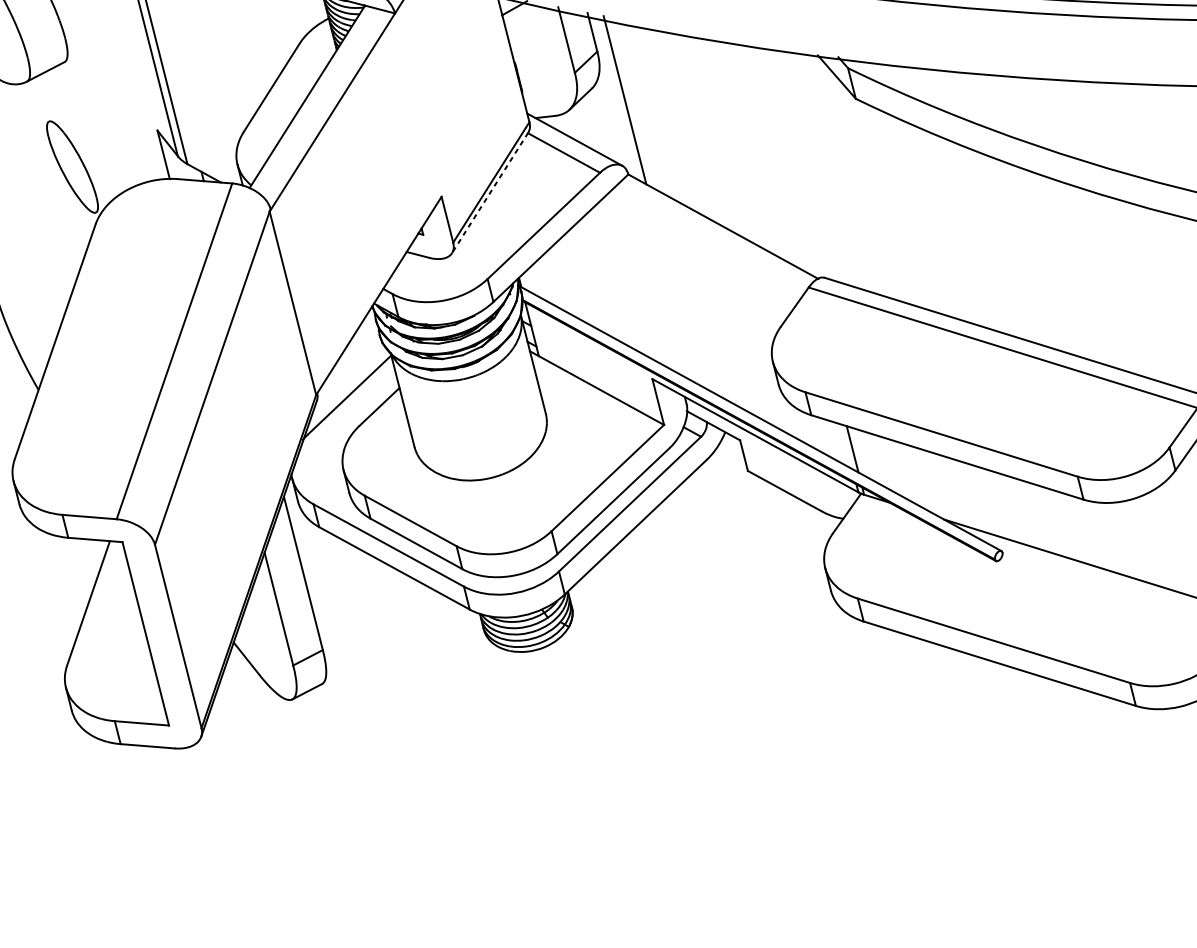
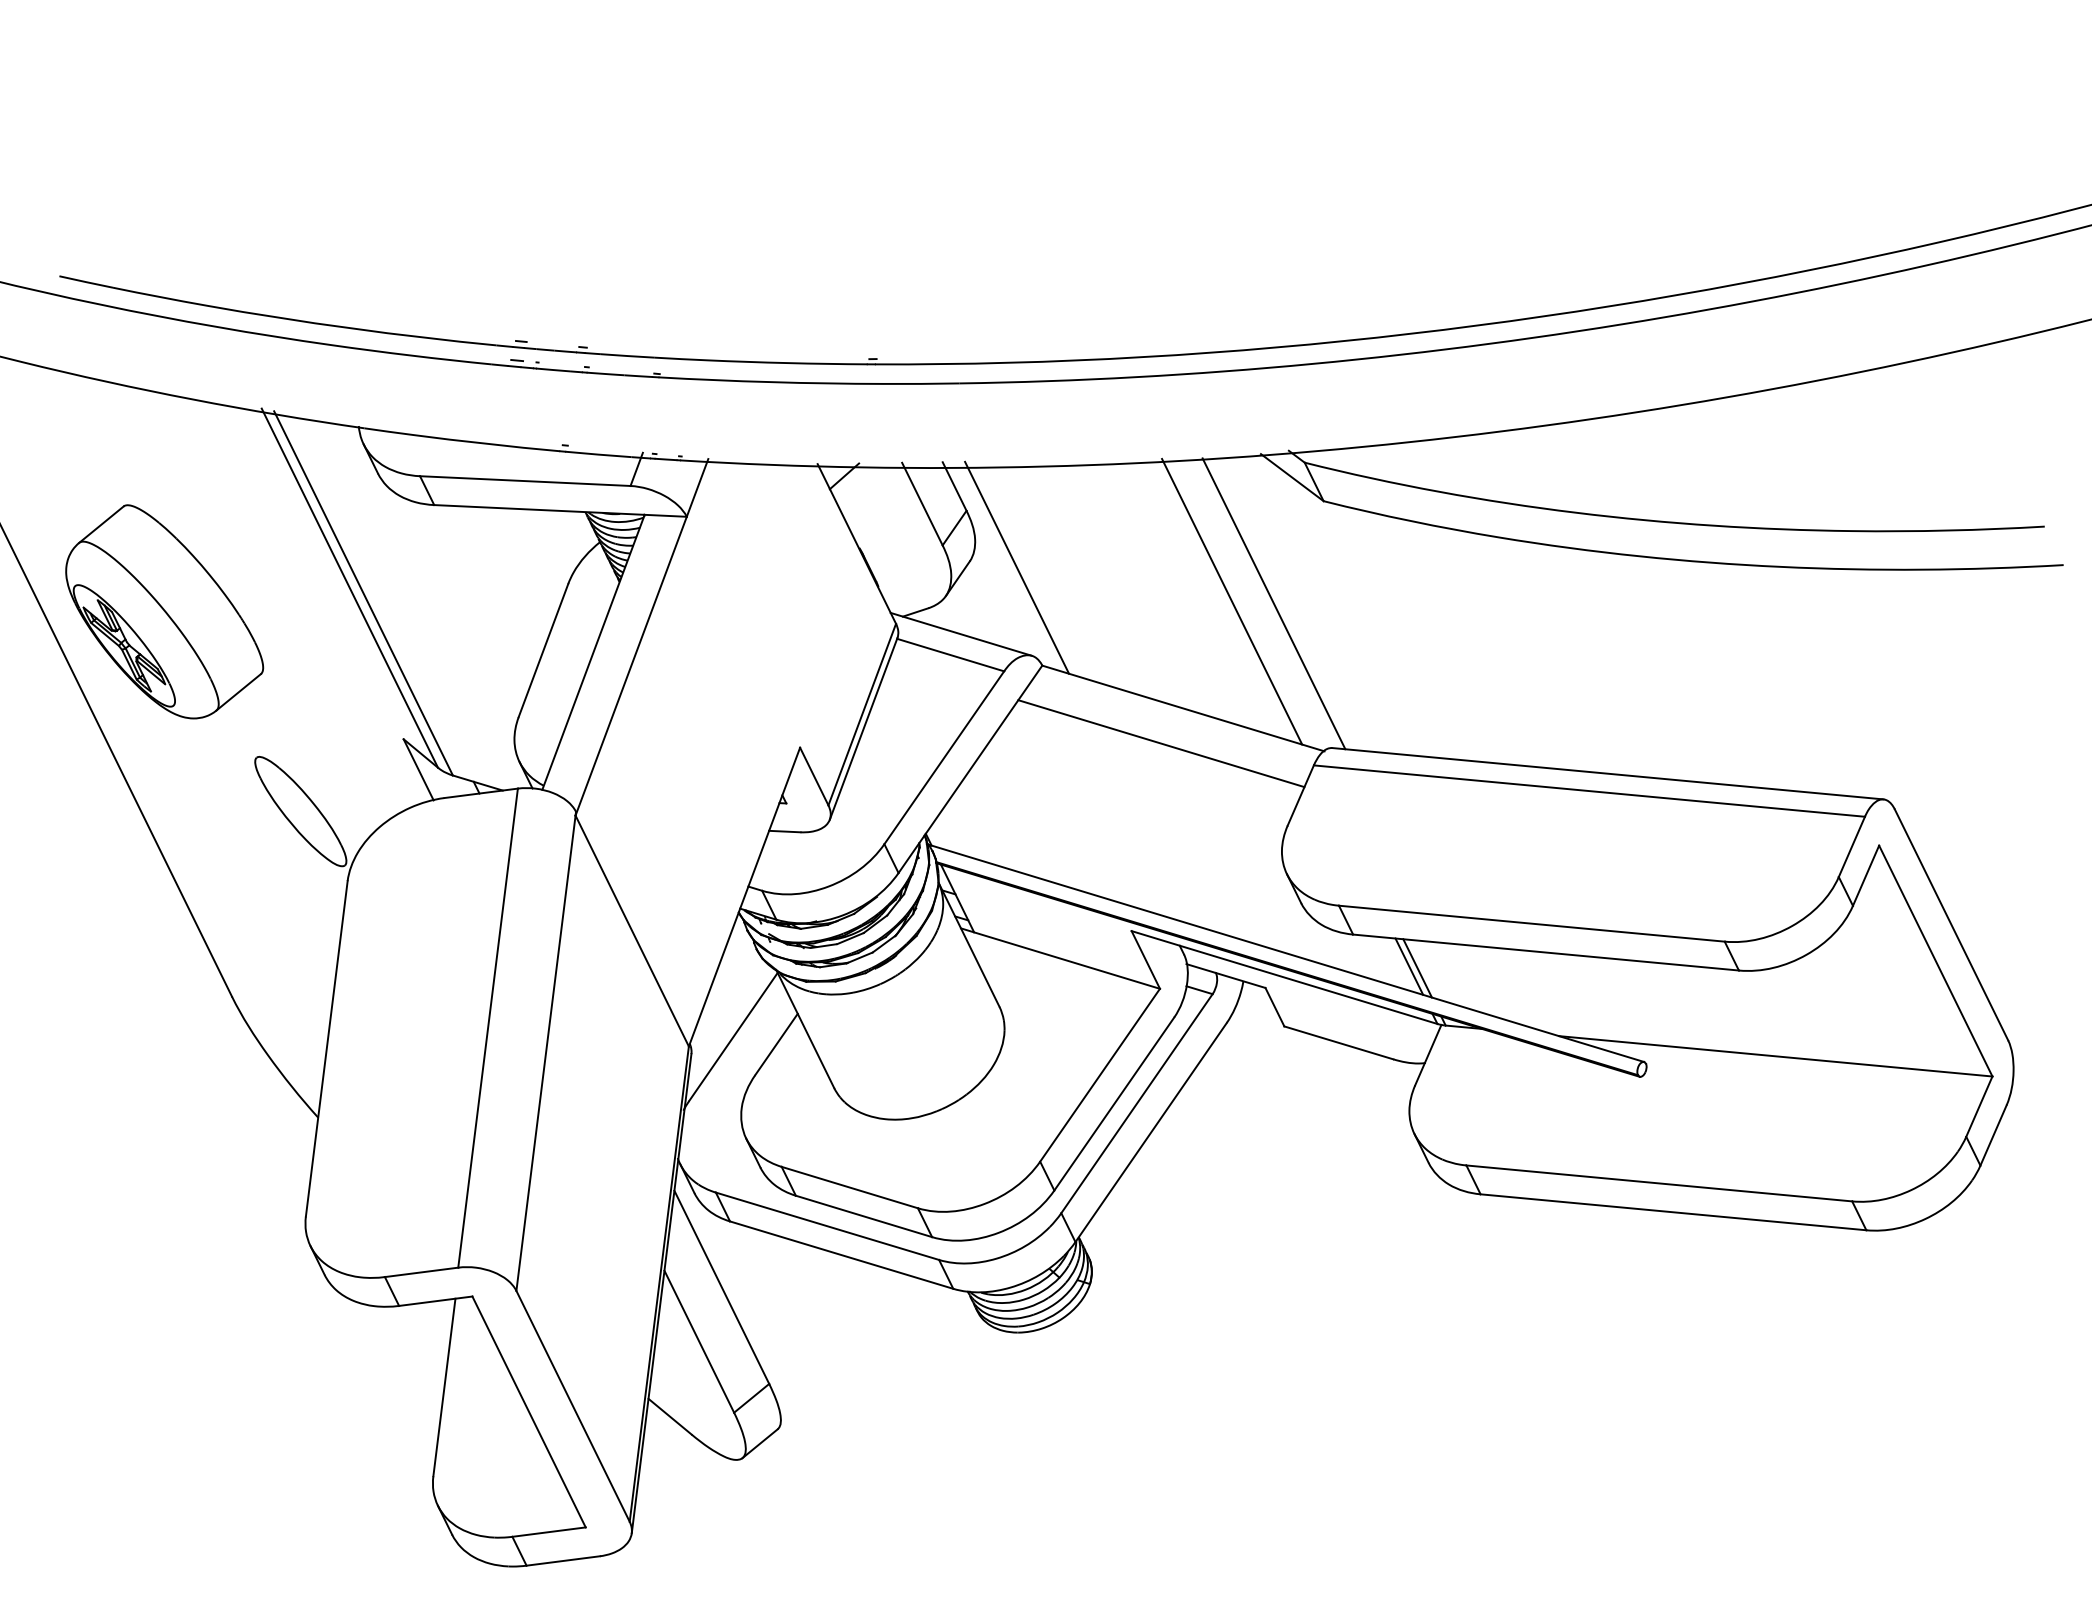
line: (775, 157) -> (1232, 601), added
line: (804, 164) -> (1273, 603), added
line: (490, 192) -> (863, 728), dashed -> solid
line: (702, 248) -> (1161, 743), added
line: (847, 446) -> (1409, 966), added

